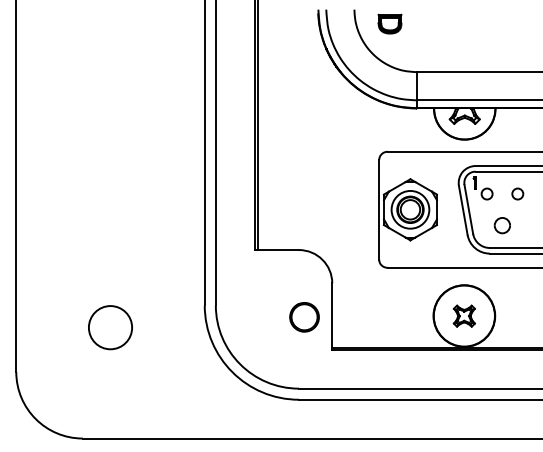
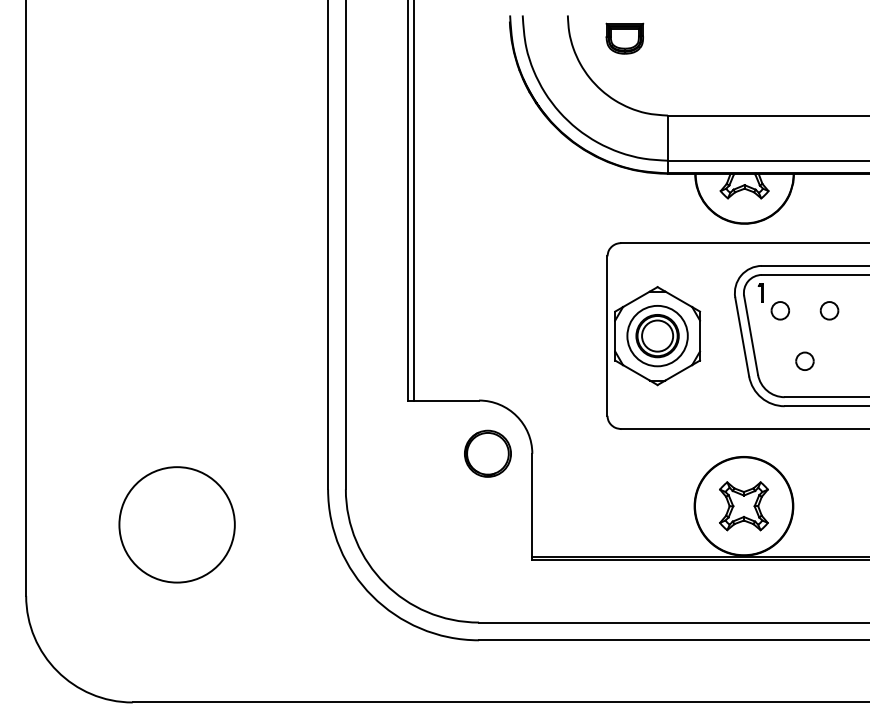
part: (502, 225) -> (805, 361), size x0.71
part: (464, 316) -> (744, 506), size x1.43
circle: (304, 317) -> (487, 454), moved
circle: (110, 327) -> (177, 524), size x1.67

